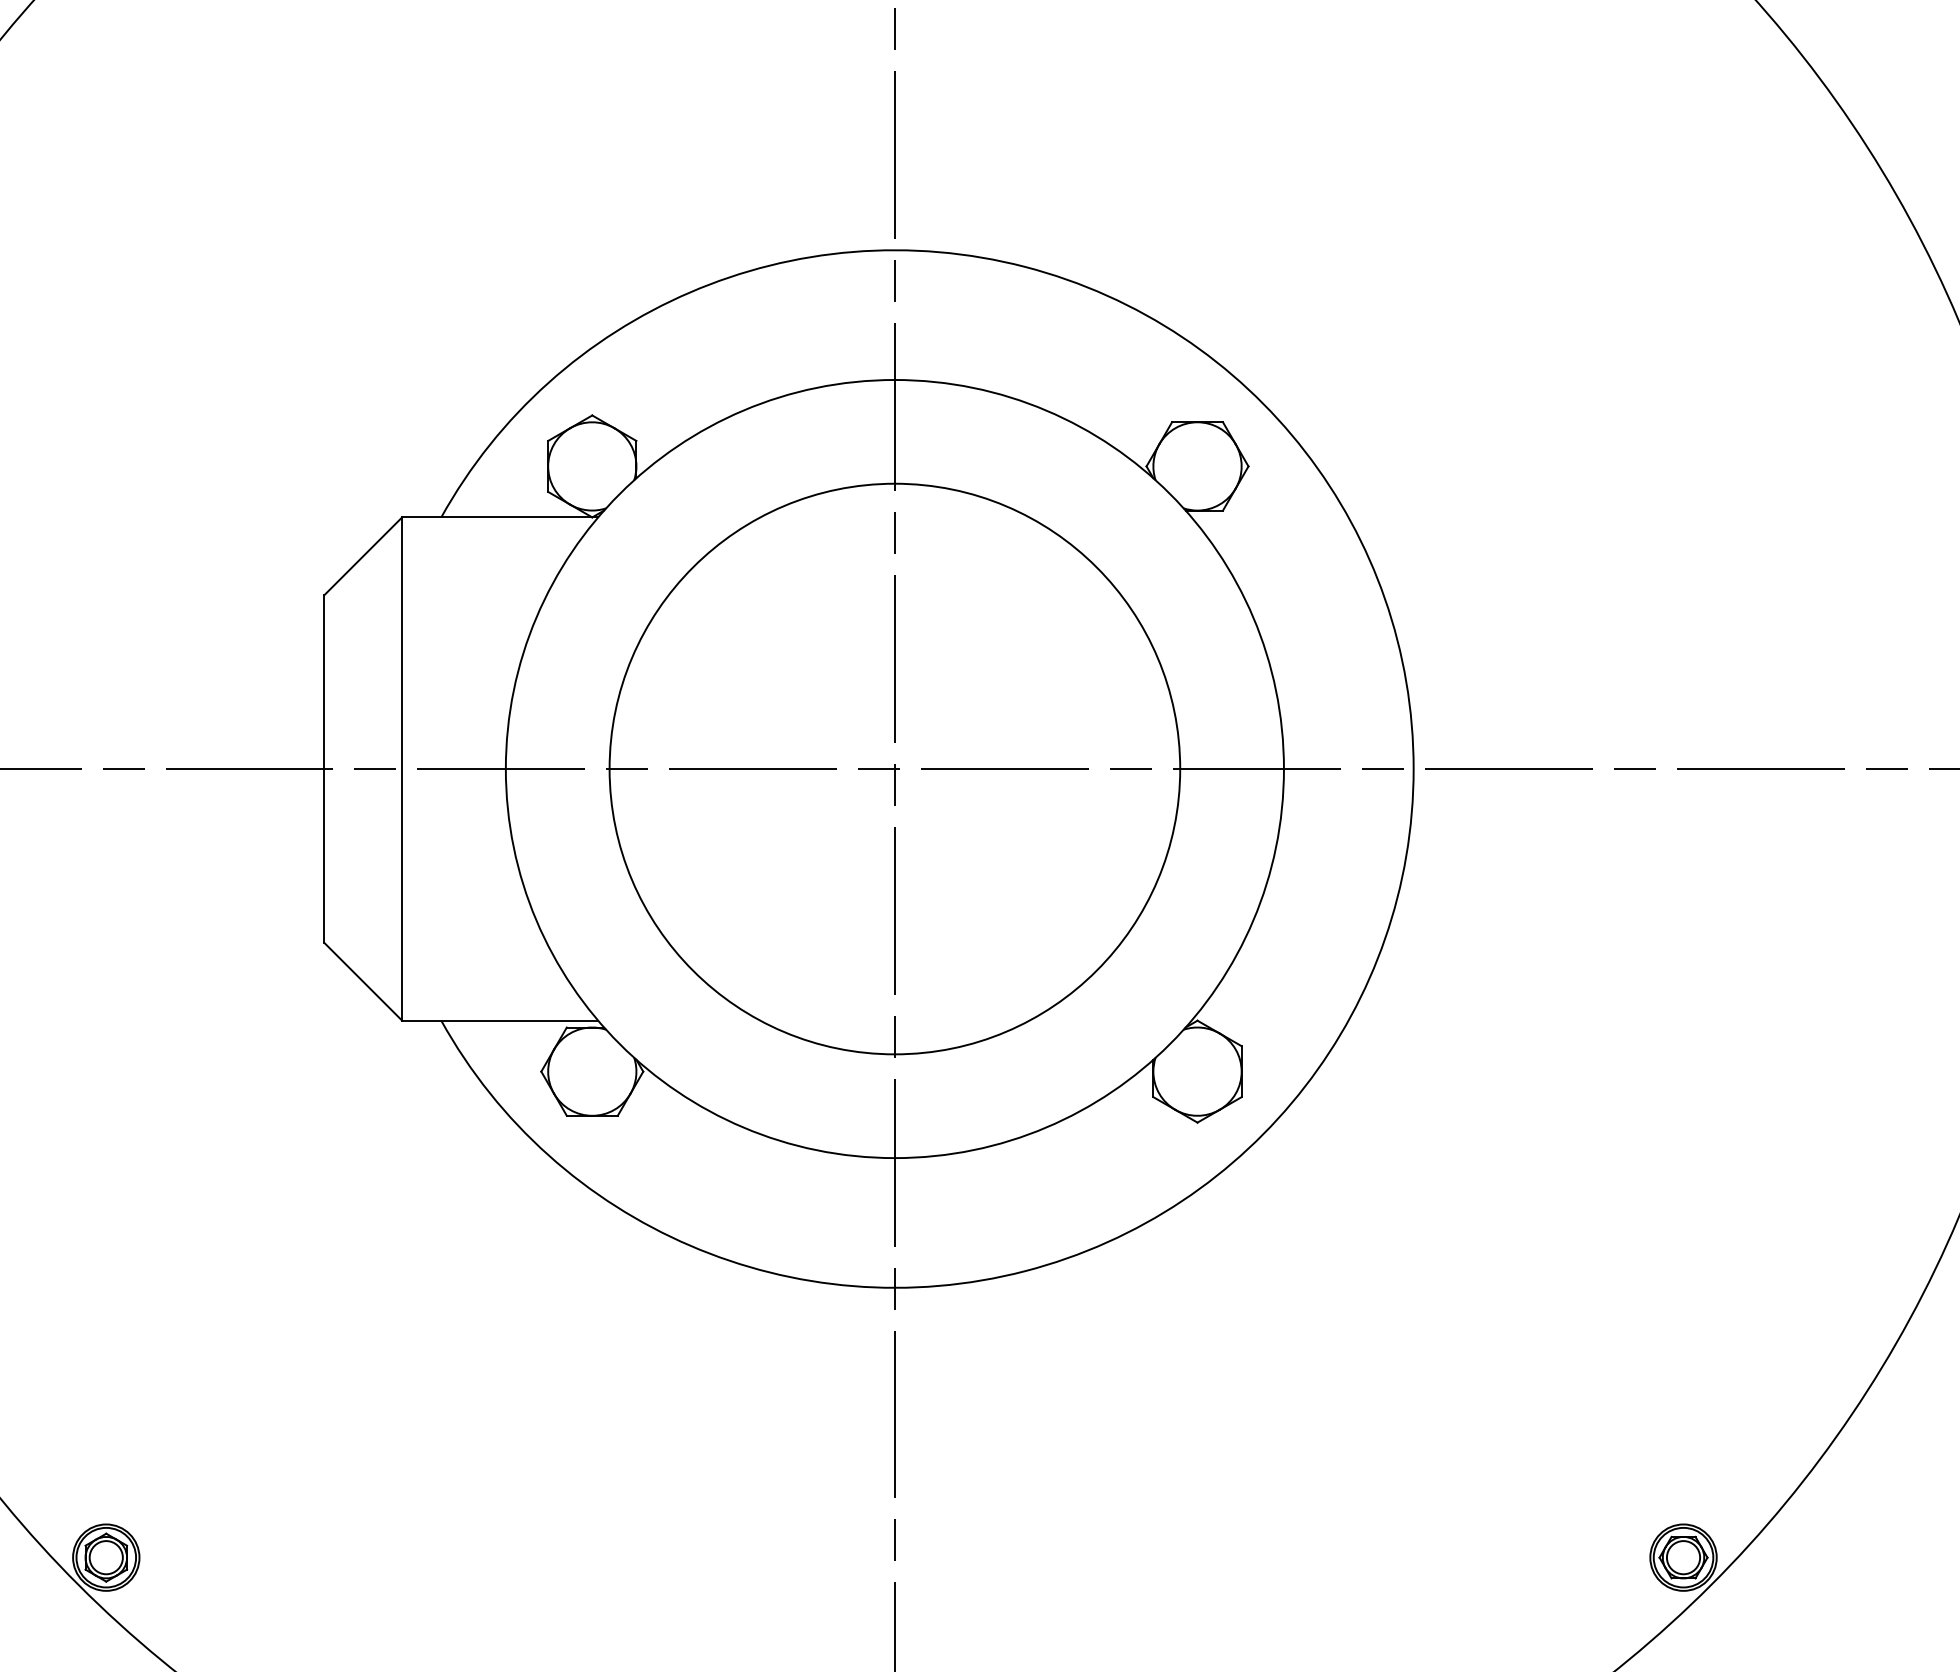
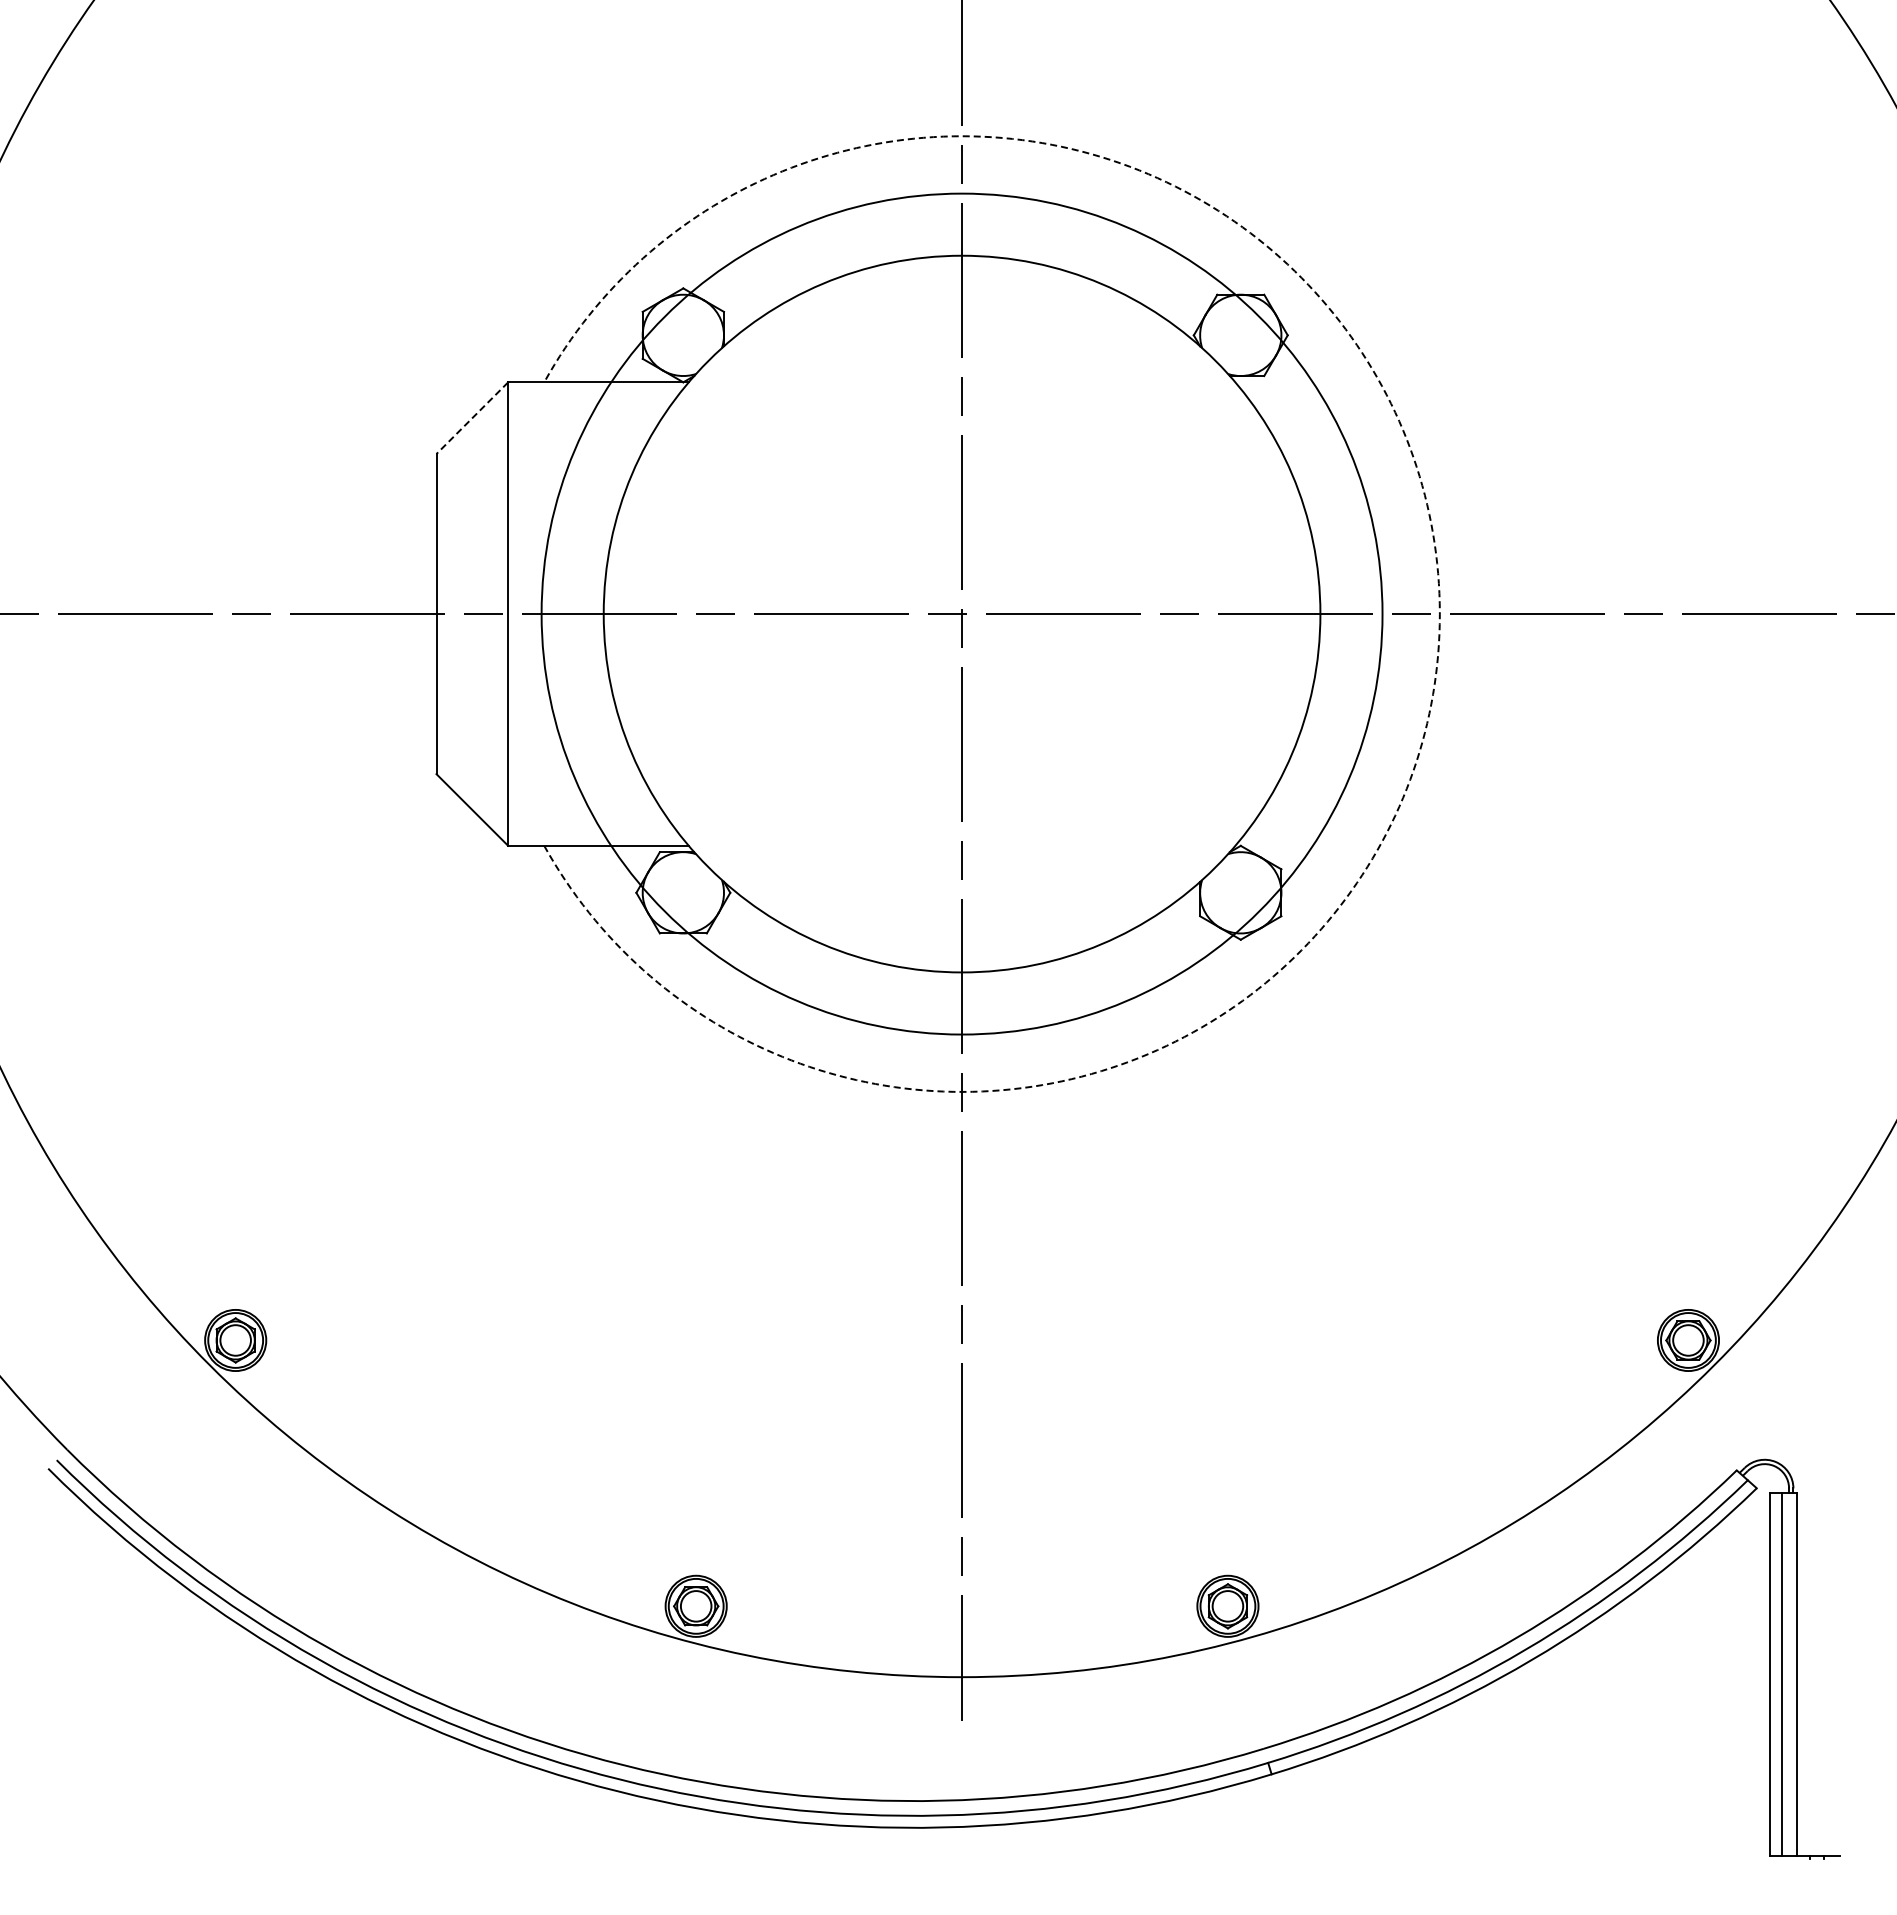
line: (363, 556) -> (472, 418), solid -> dashed
circle: (894, 768) -> (961, 613), size x1.6
arc: (1413, 769) -> (1439, 614), solid -> dashed

